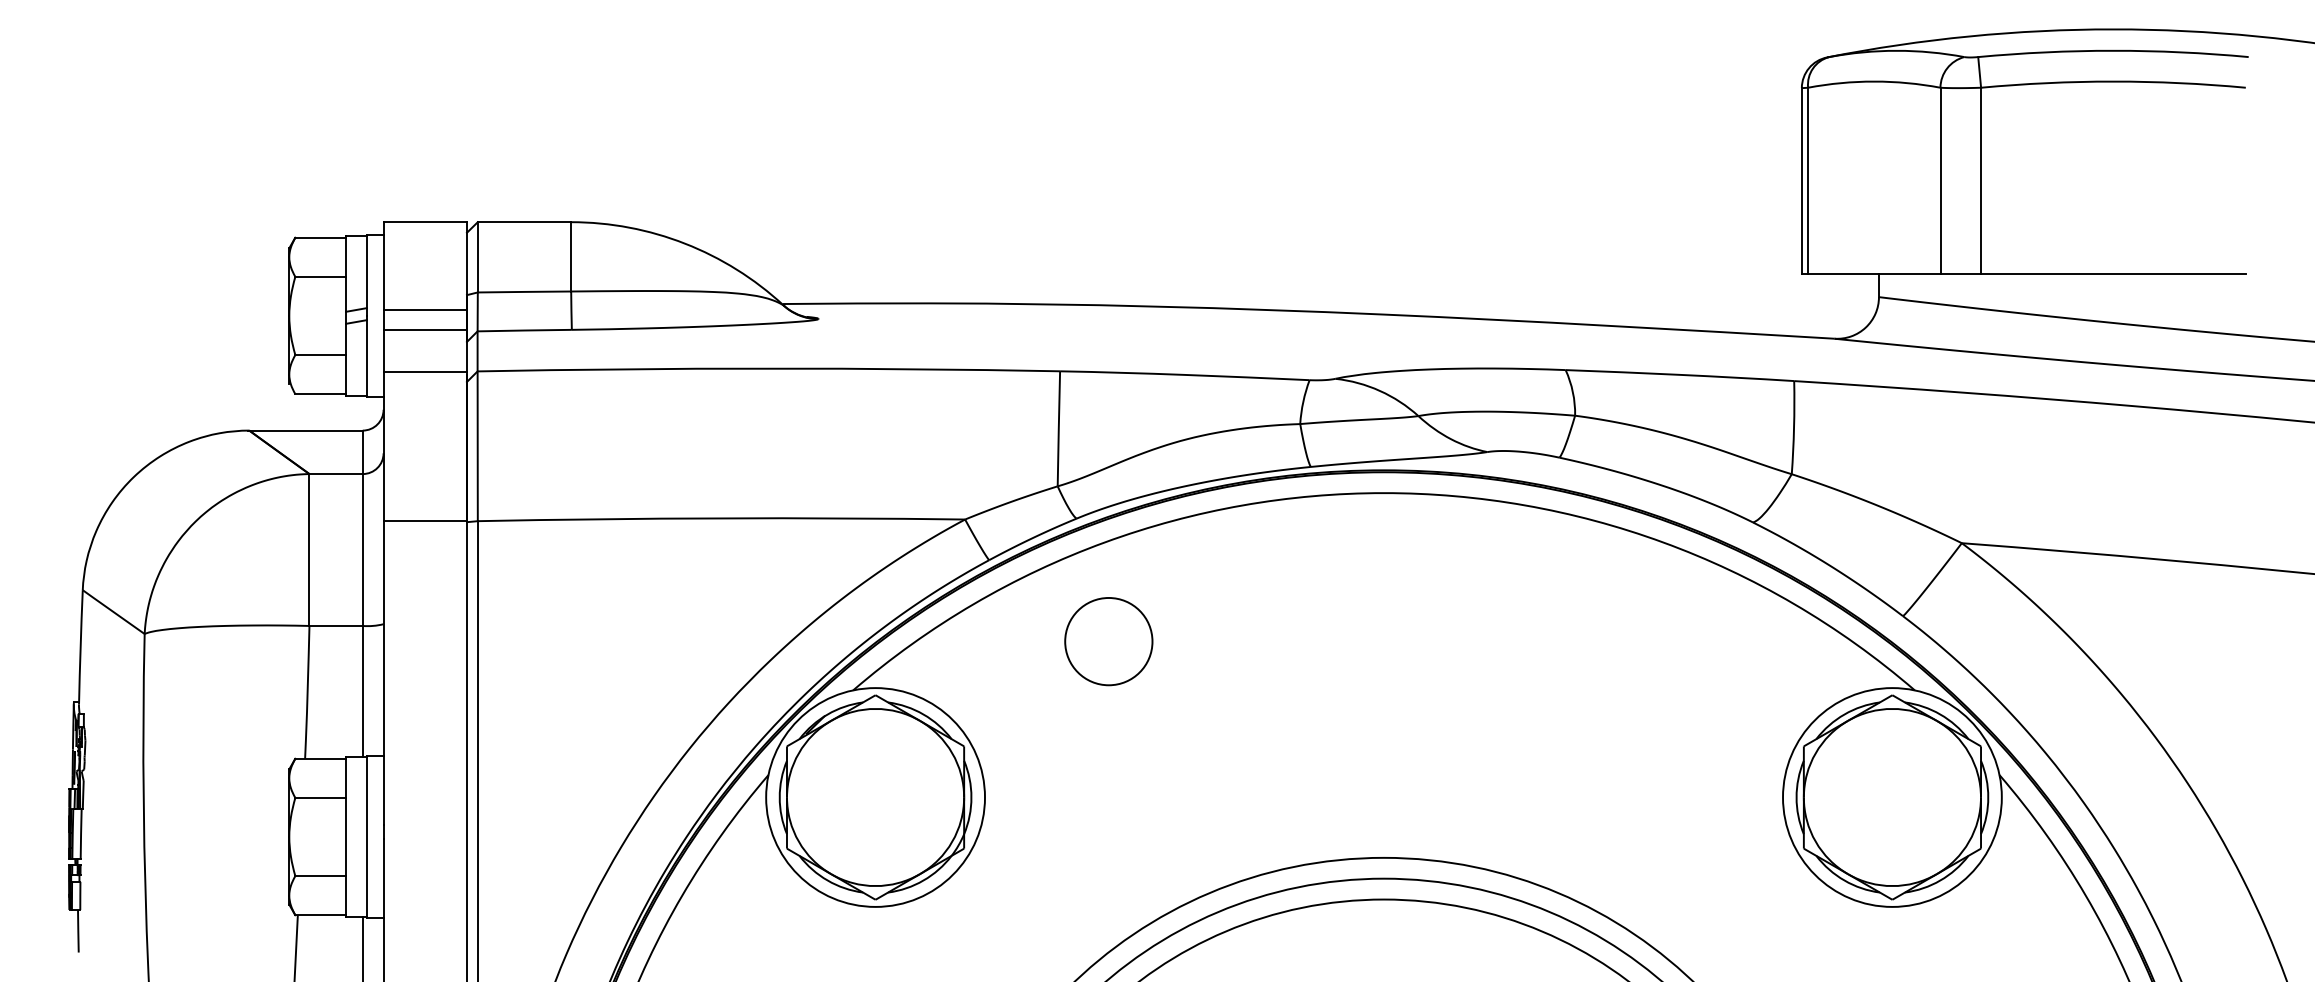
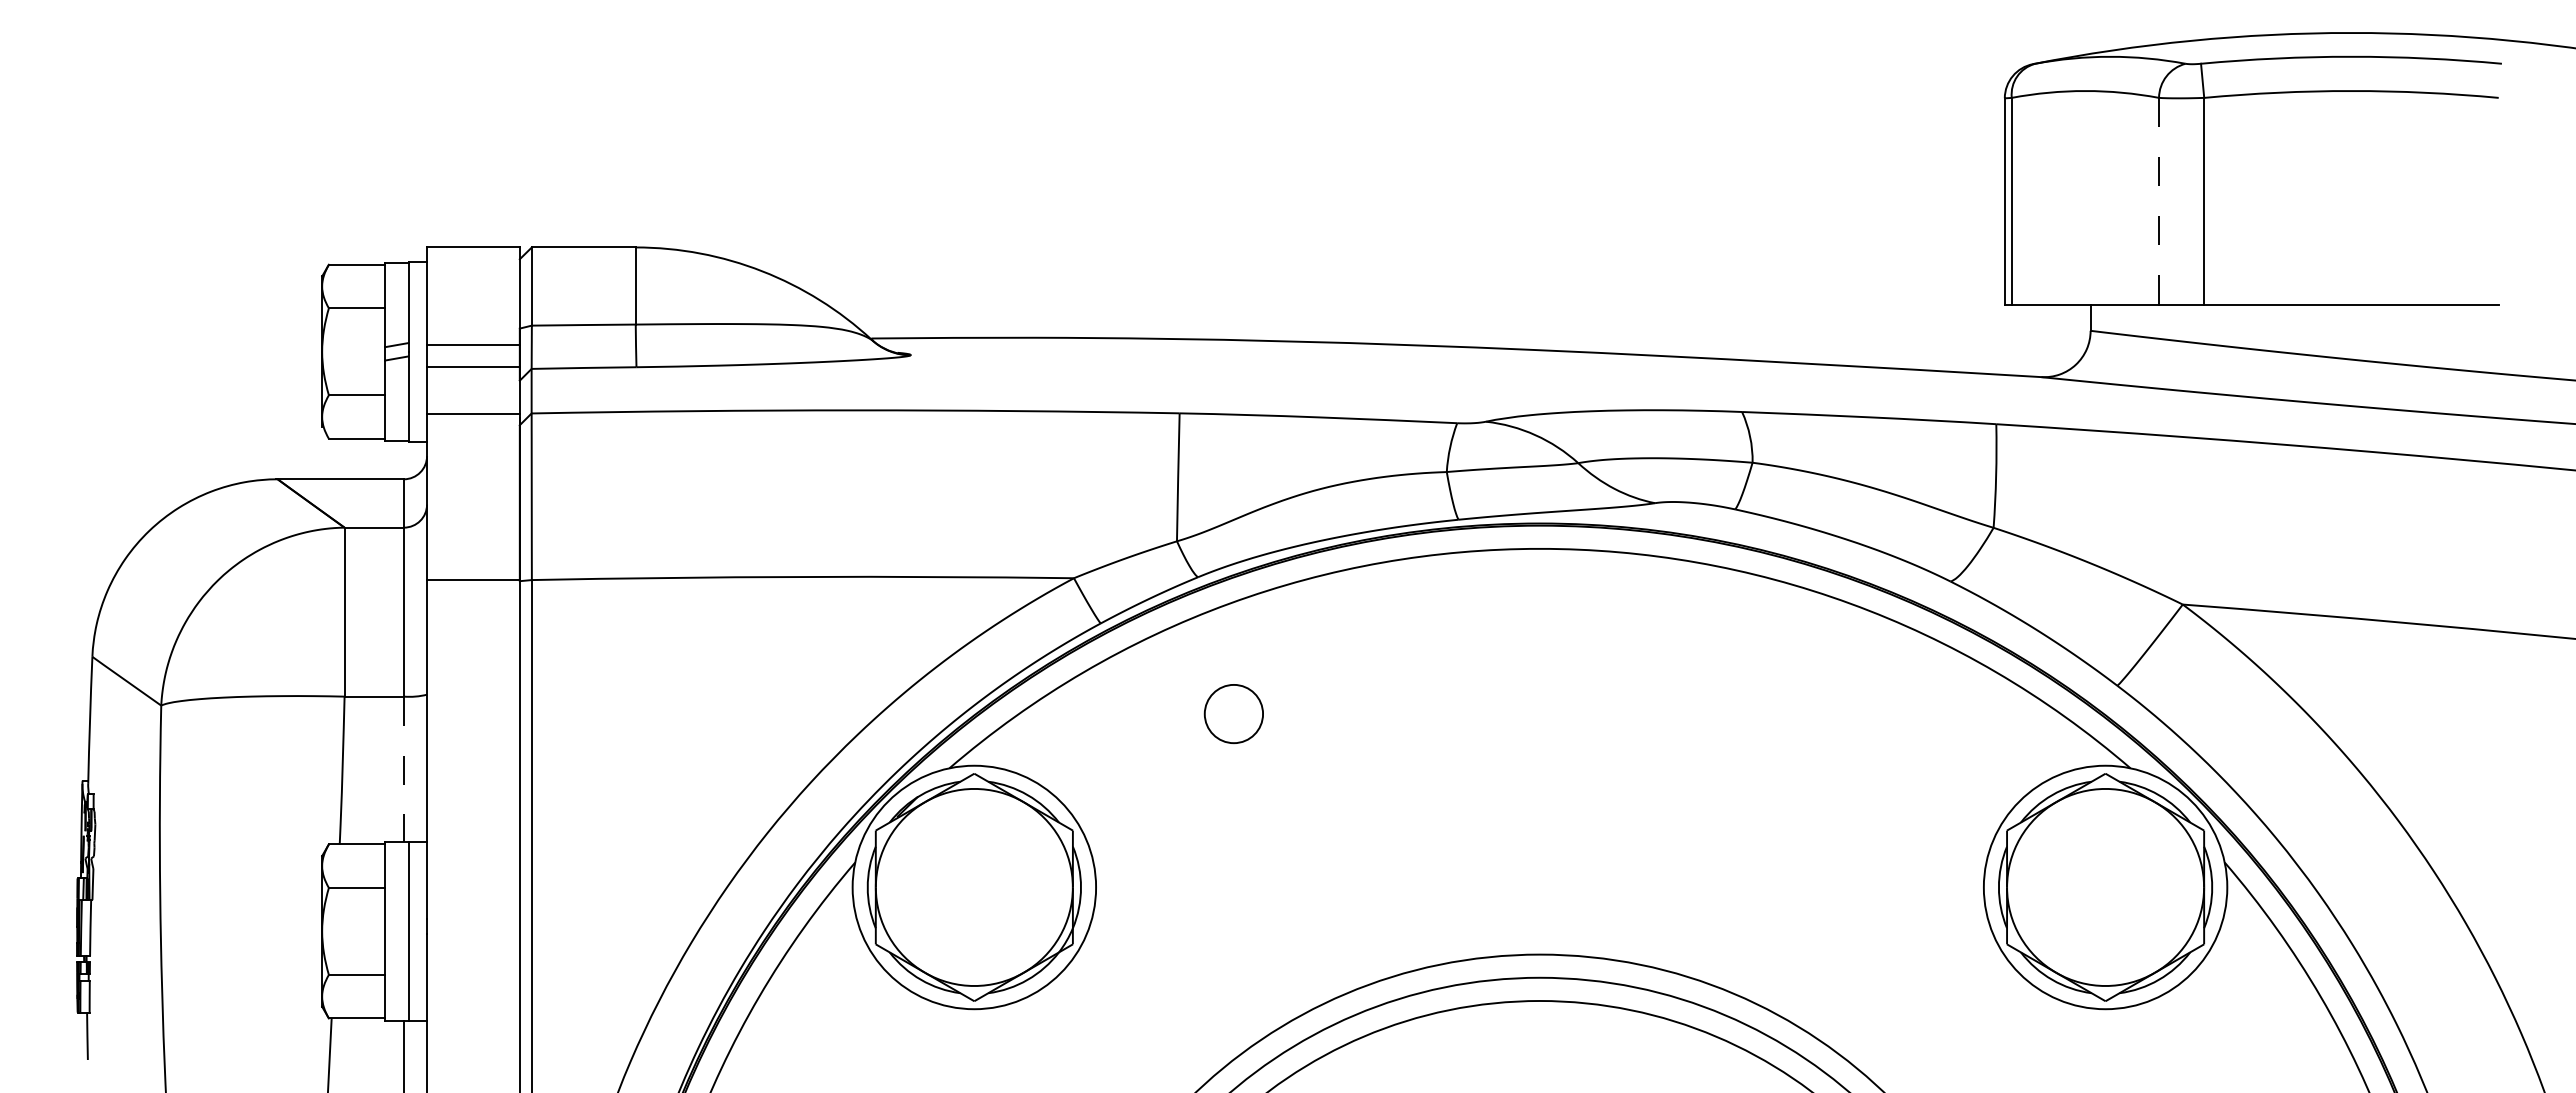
line: (1940, 180) -> (2159, 201), solid -> dashed
circle: (1108, 641) -> (1233, 713), size x0.6
line: (362, 691) -> (403, 769), solid -> dashed

